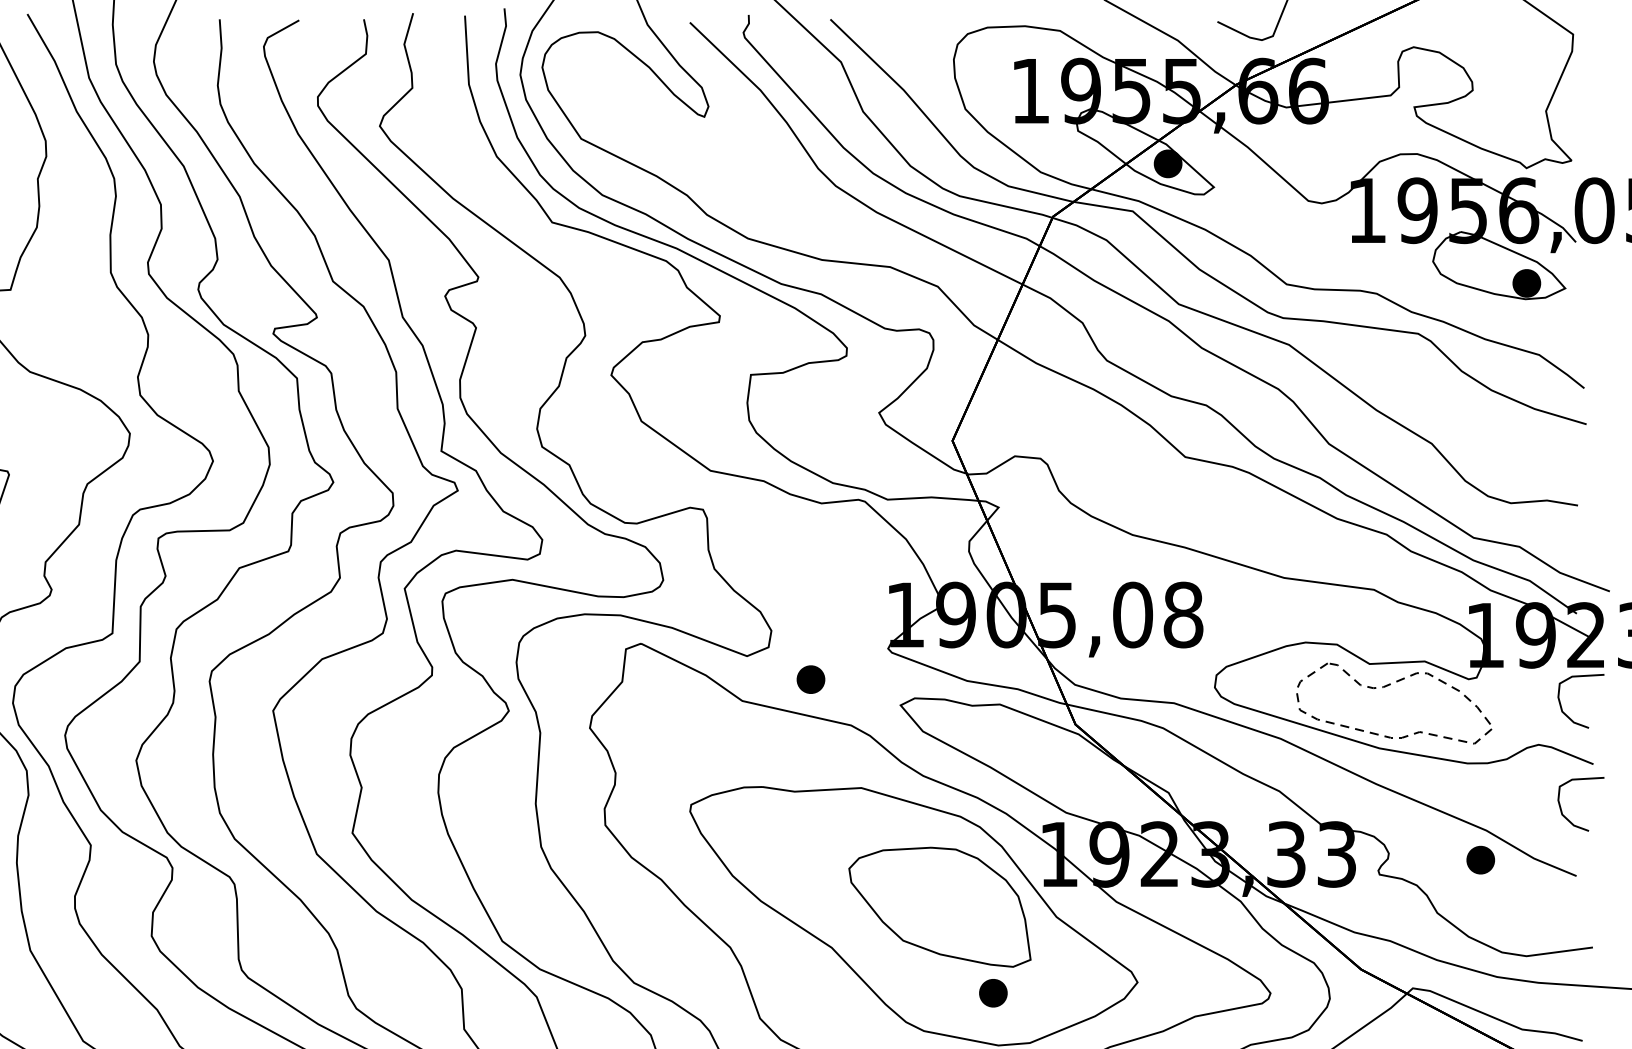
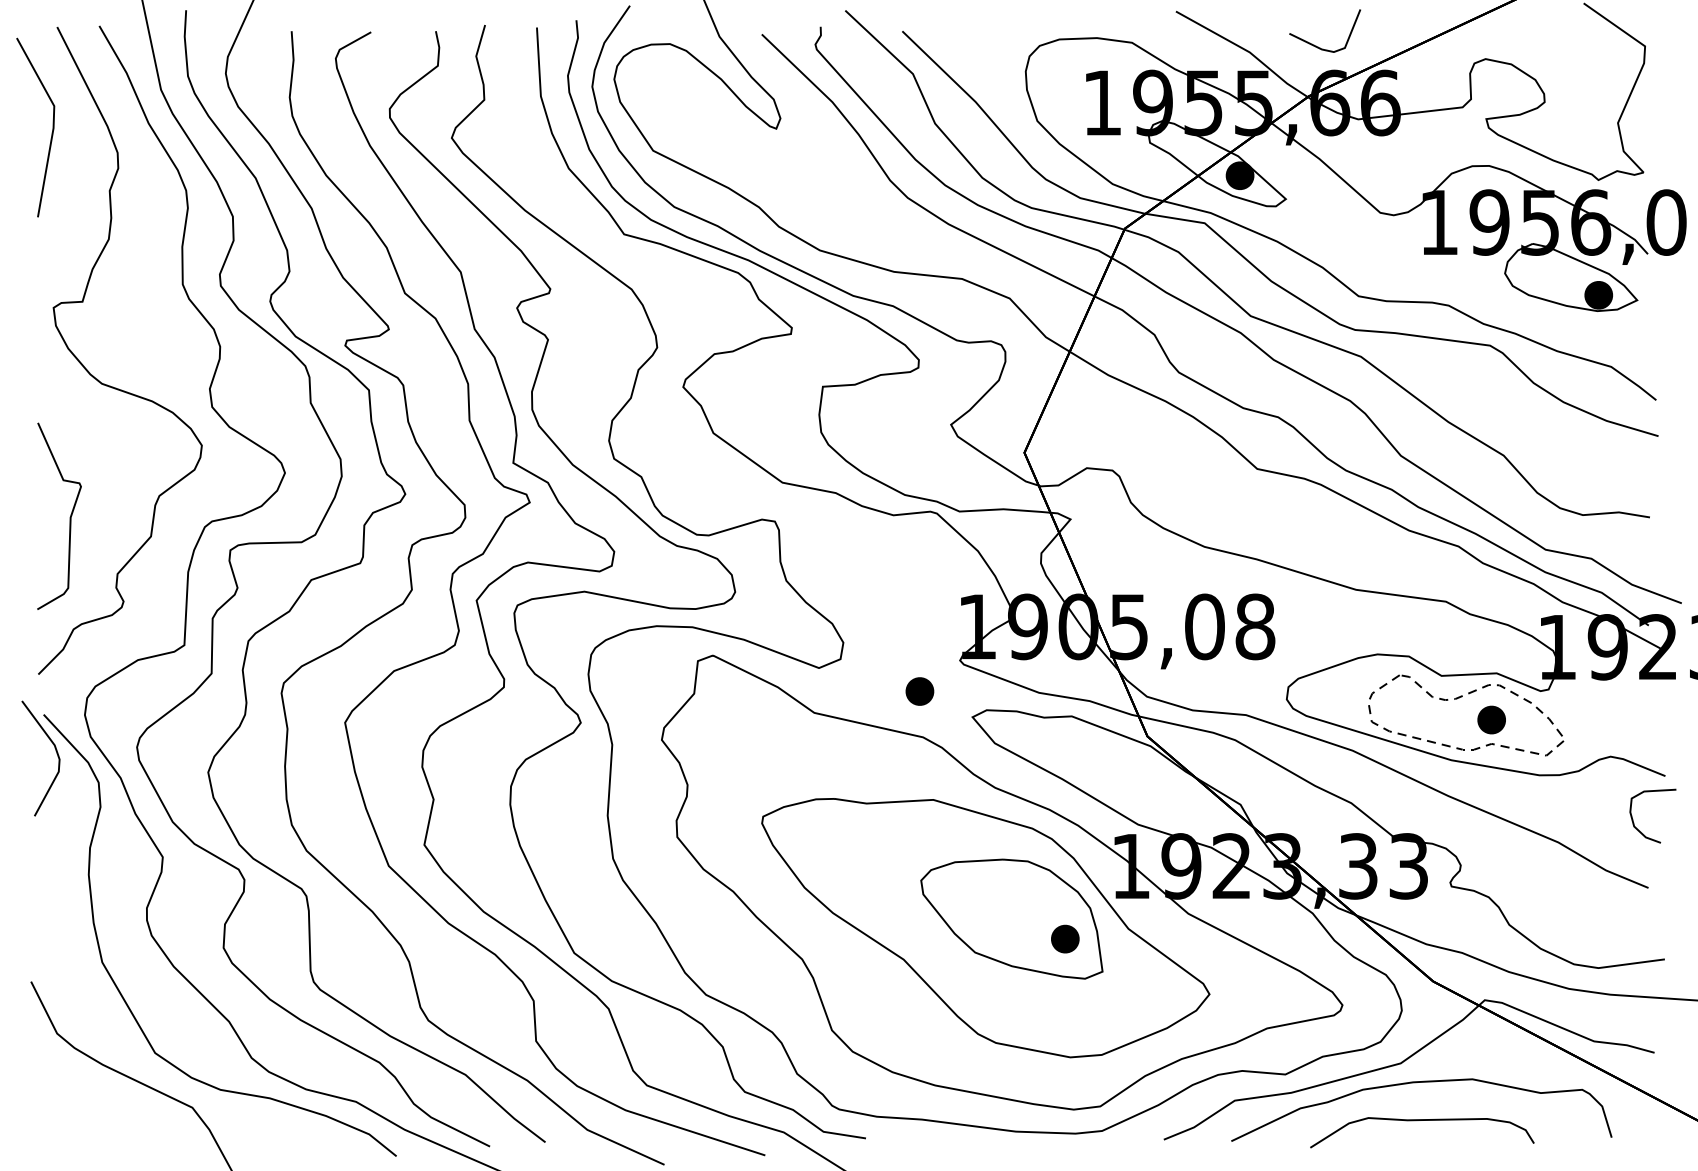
part: (810, 679) -> (919, 691), moved
curve: (1561, 704) -> (1633, 716), removed
part: (1480, 859) -> (1491, 719), moved
part: (993, 992) -> (1065, 938), moved

